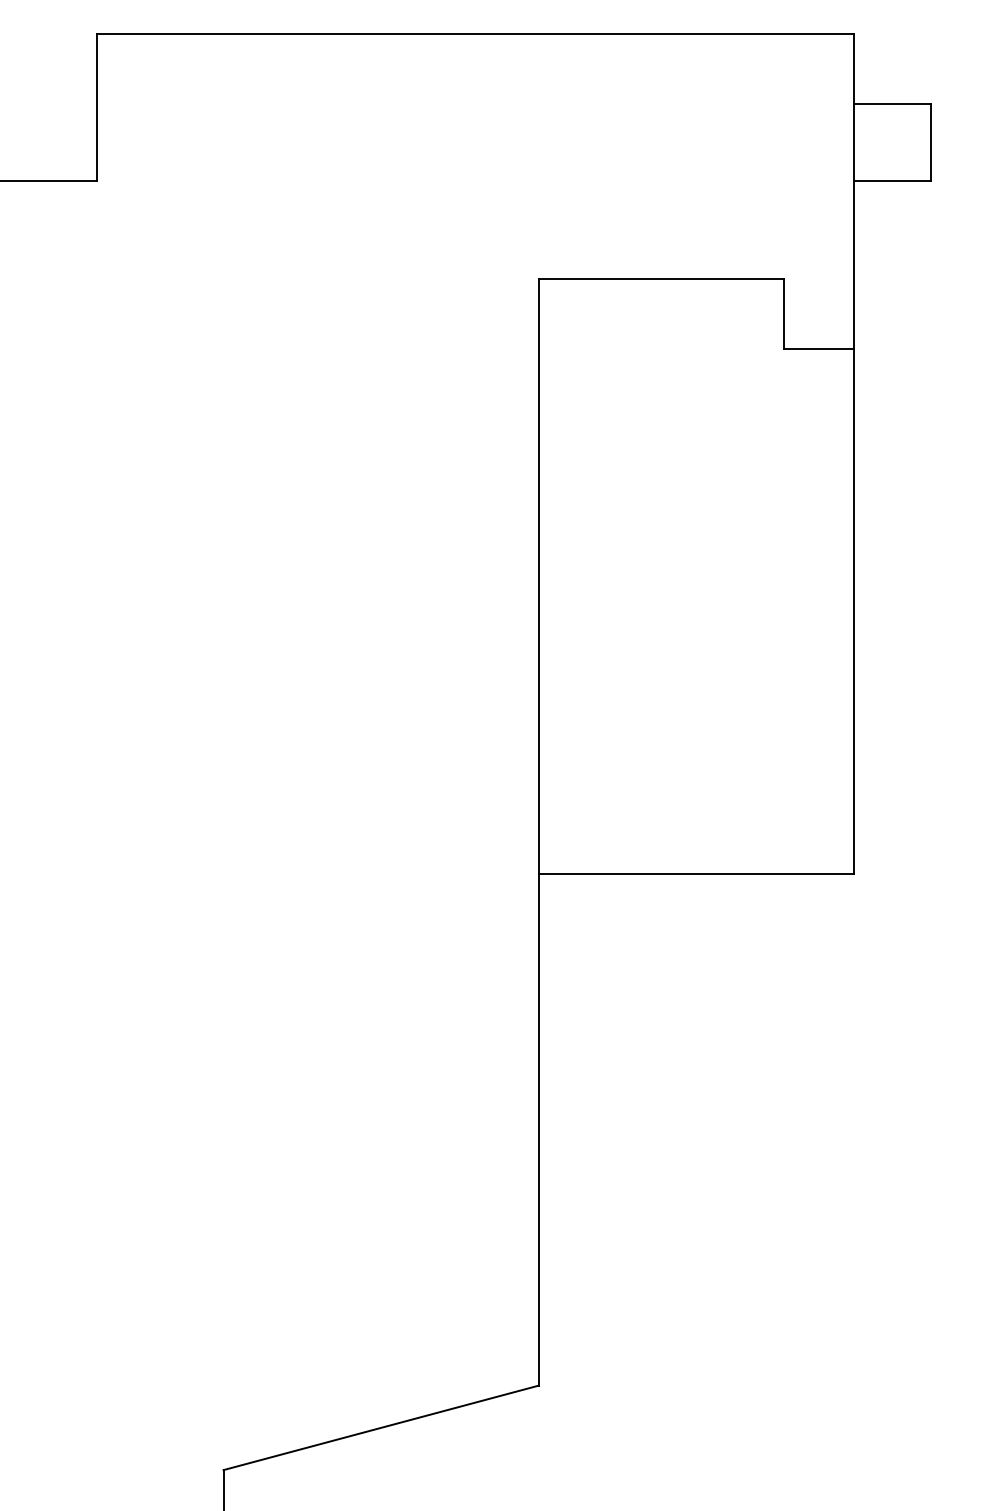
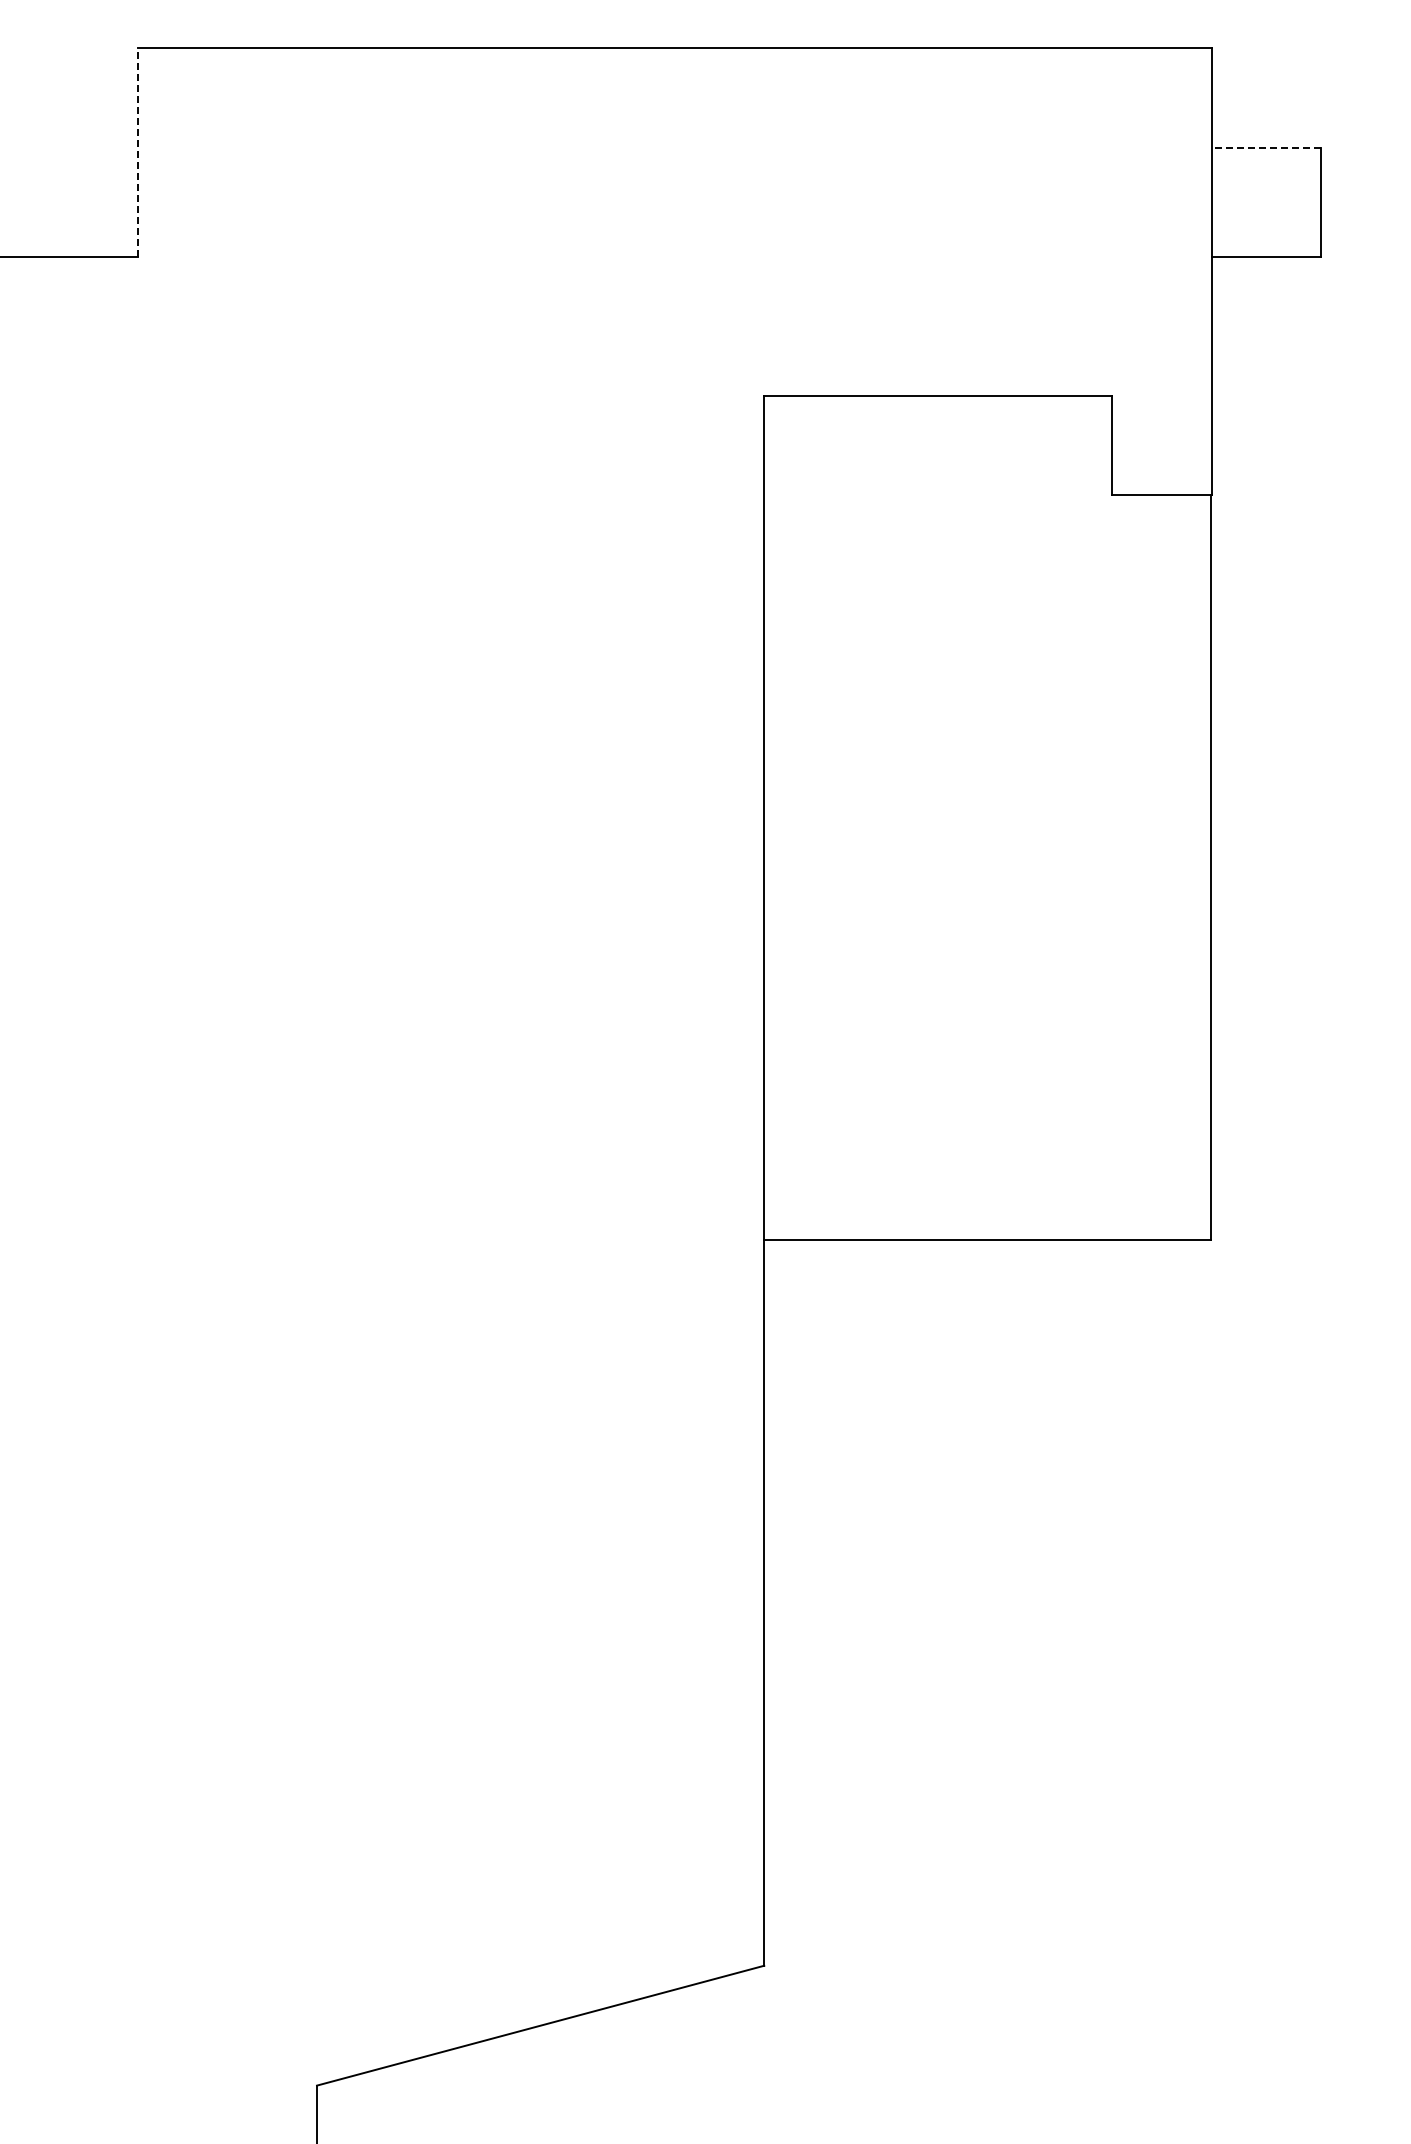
line: (893, 103) -> (1266, 147), solid -> dashed
line: (97, 107) -> (138, 152), solid -> dashed

